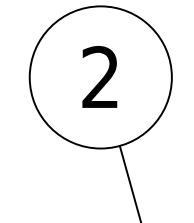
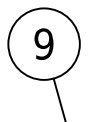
text: (99, 76) -> (43, 43), 2 -> 9

